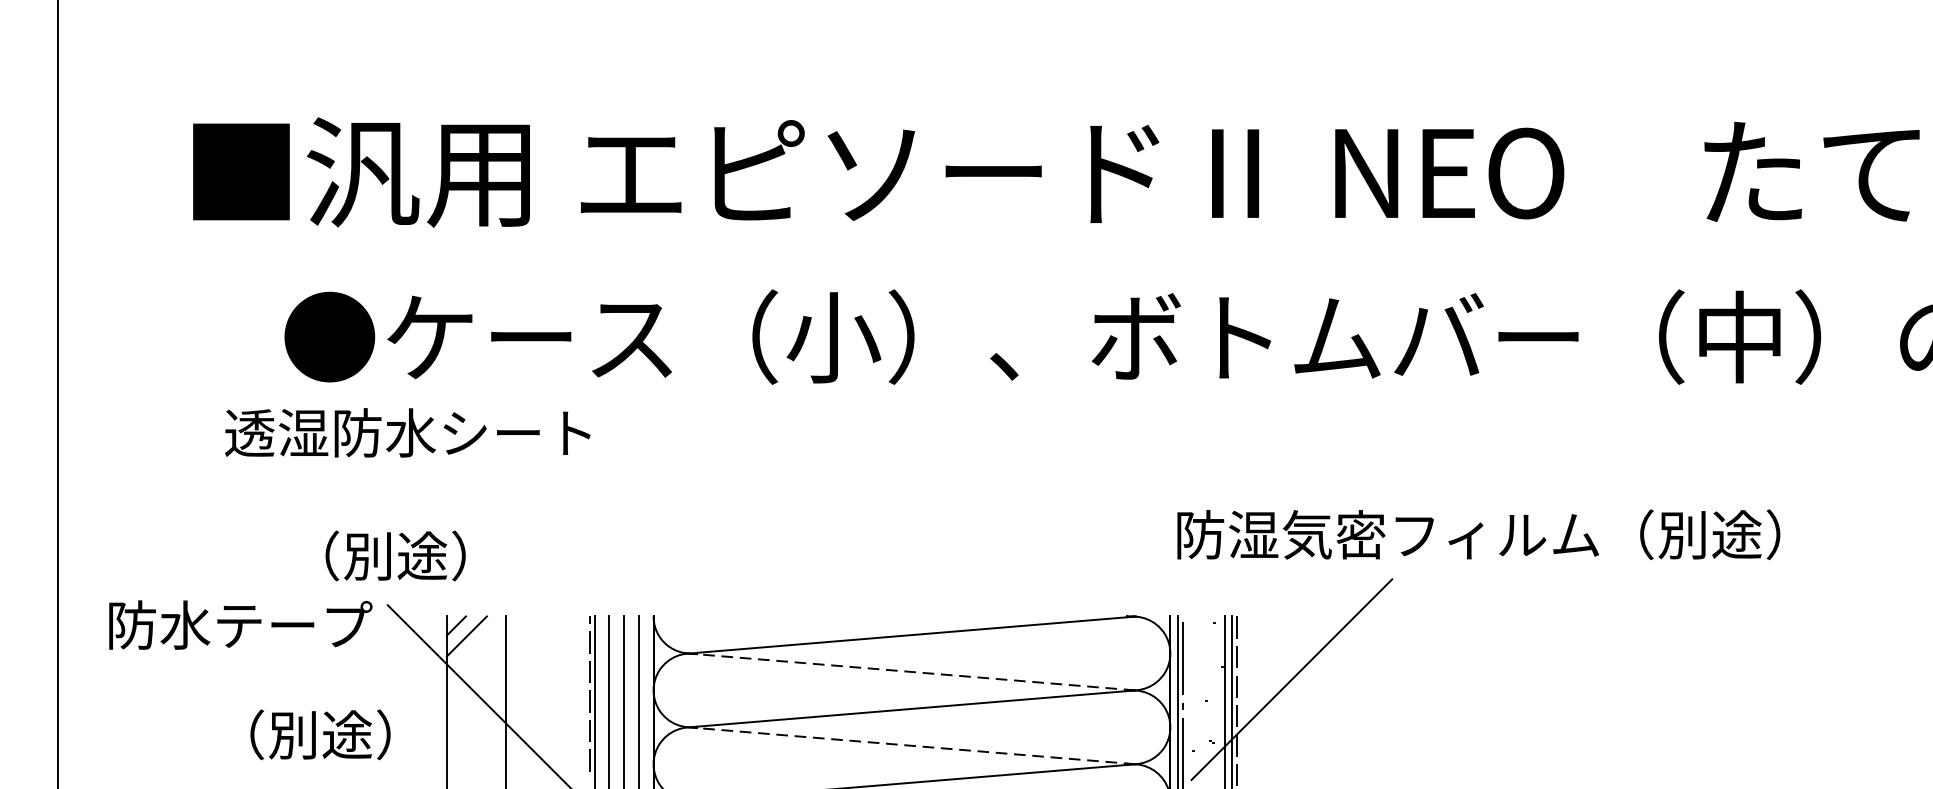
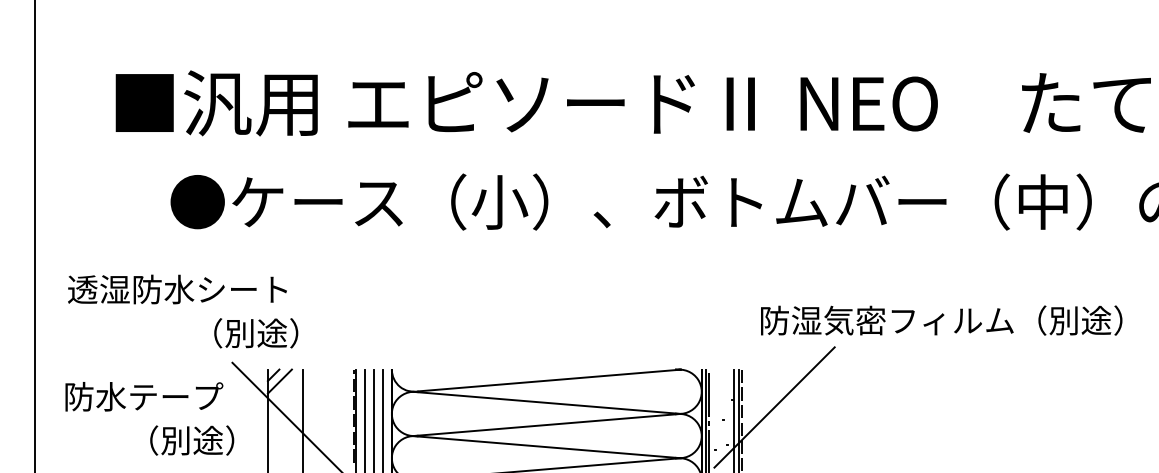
text: (407, 432) -> (177, 289), moved
text: (1478, 534) -> (941, 320), moved
text: (396, 556) -> (256, 333), moved
text: (241, 624) -> (144, 396), moved
line: (909, 671) -> (545, 402), dashed -> solid
line: (911, 746) -> (546, 447), dashed -> solid

